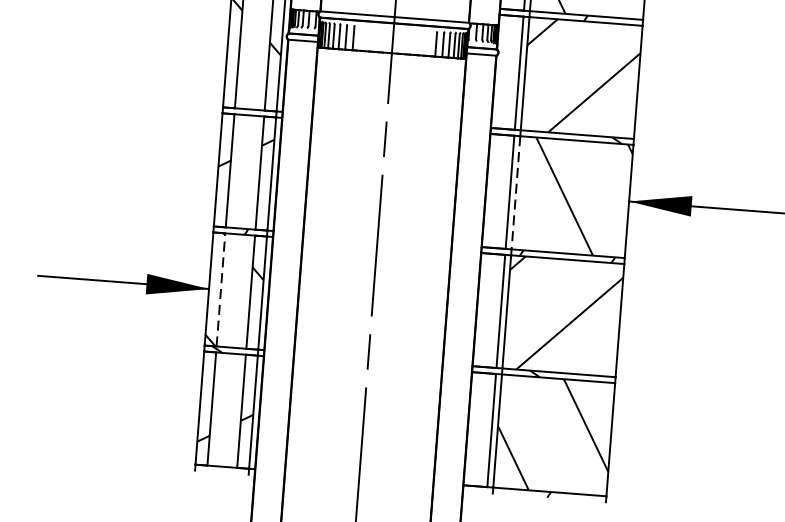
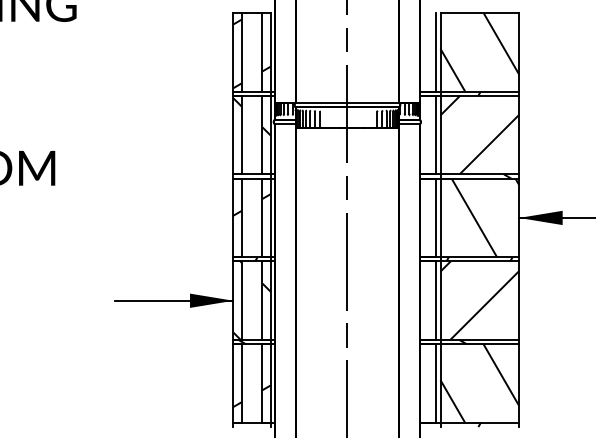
line: (515, 193) -> (440, 218), dashed -> solid
line: (220, 289) -> (241, 300), dashed -> solid

